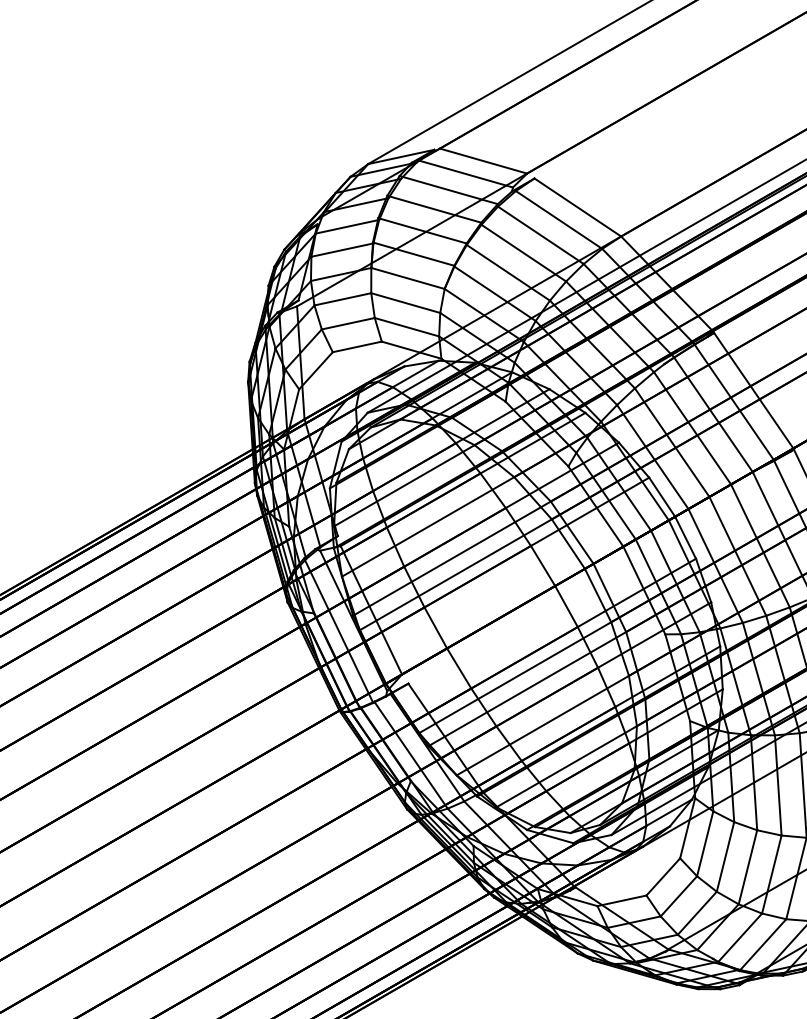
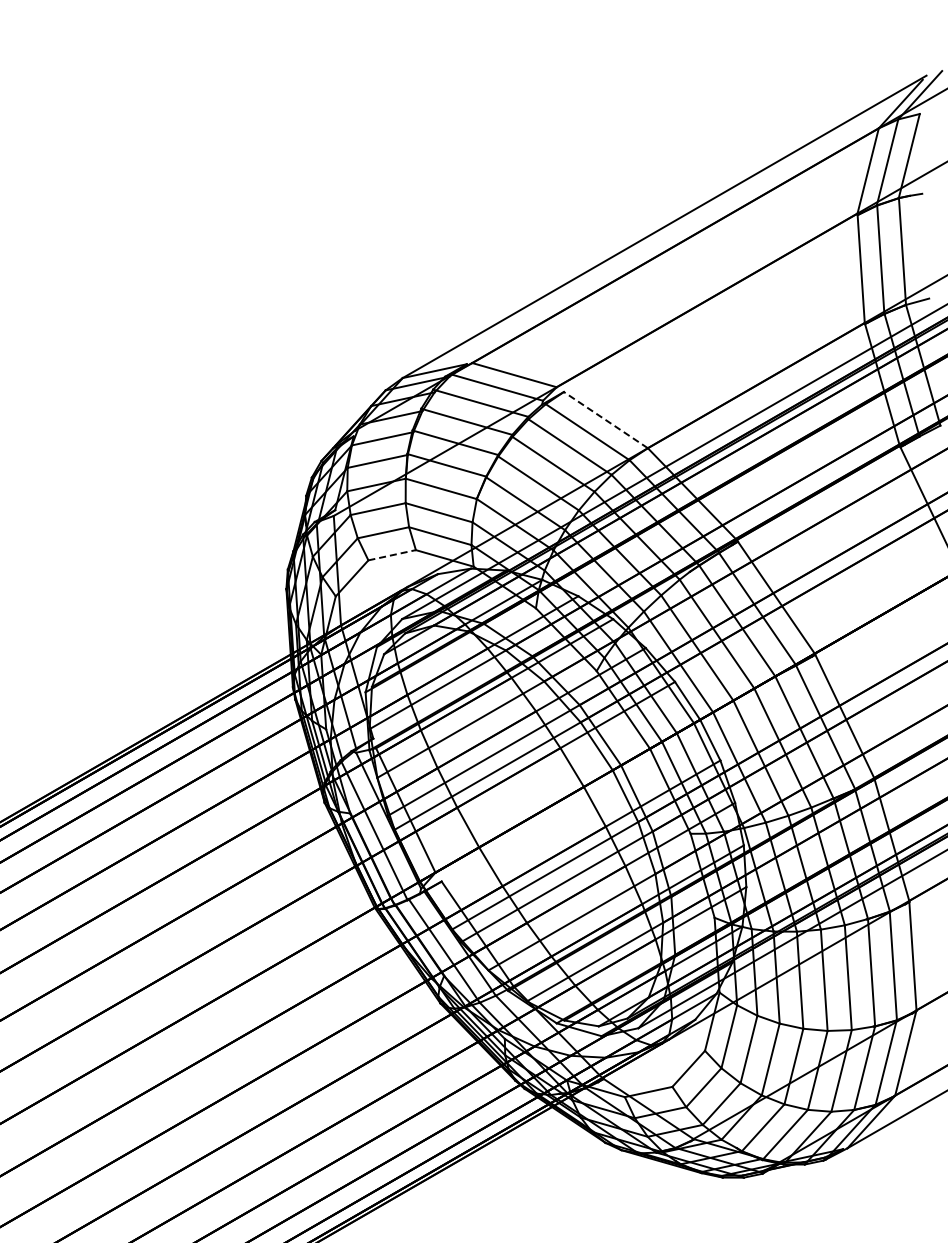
line: (577, 207) -> (605, 420), solid -> dashed
line: (357, 347) -> (392, 555), solid -> dashed

